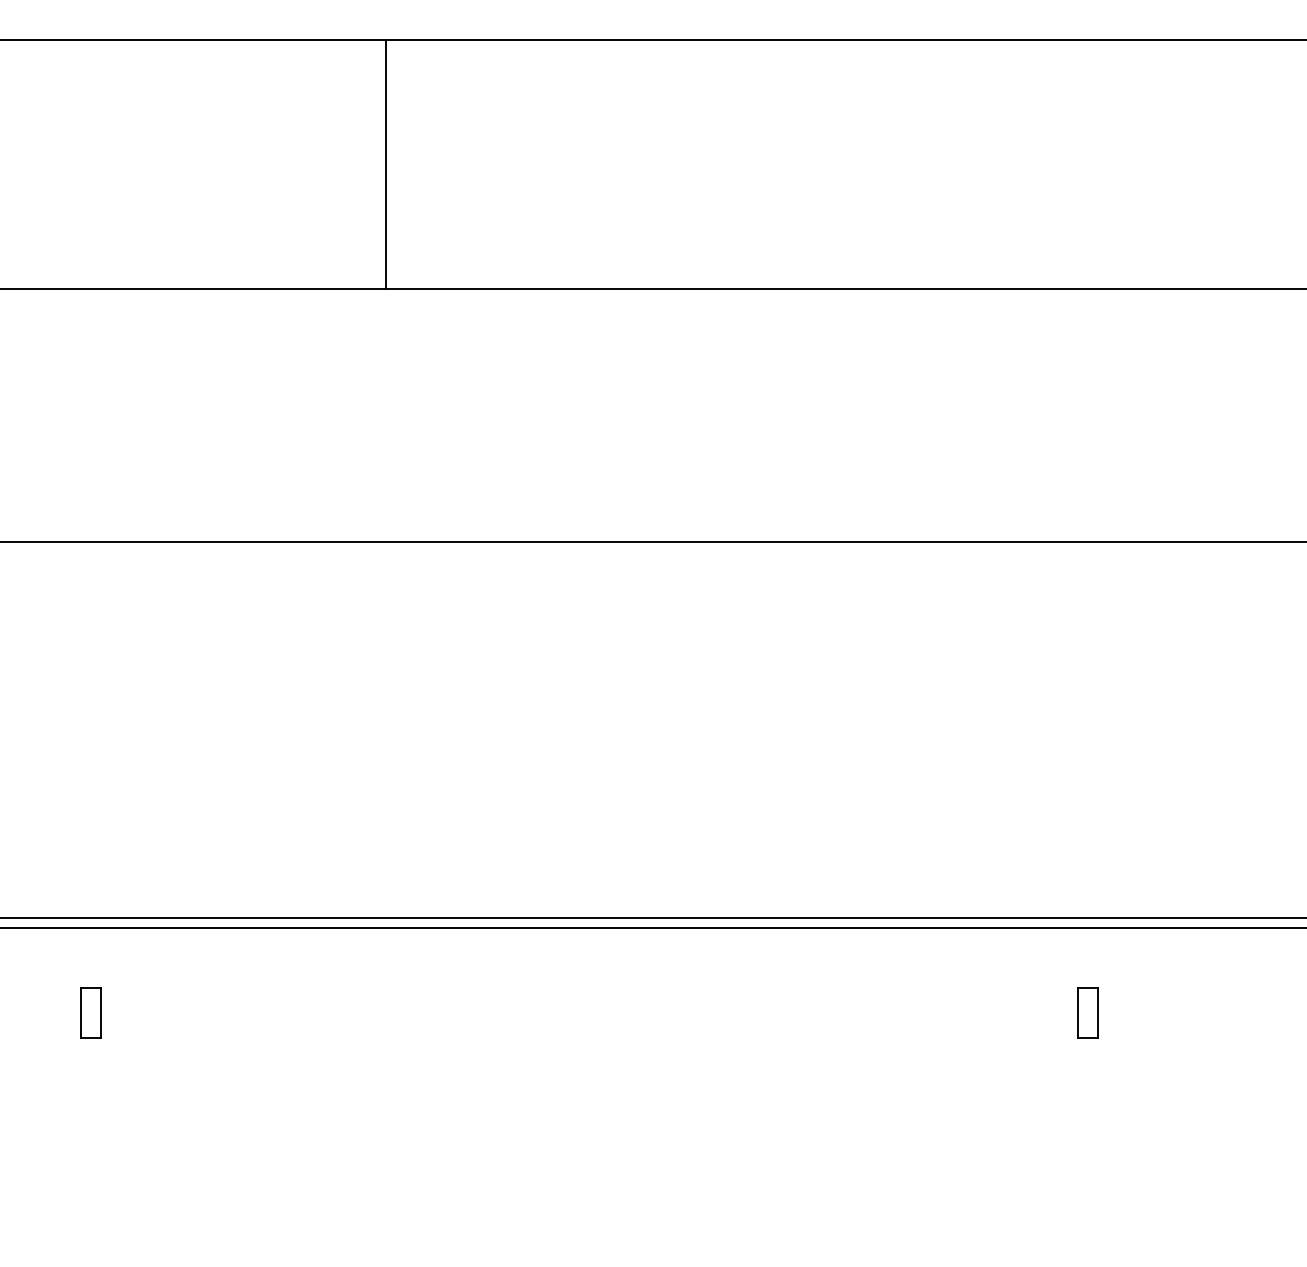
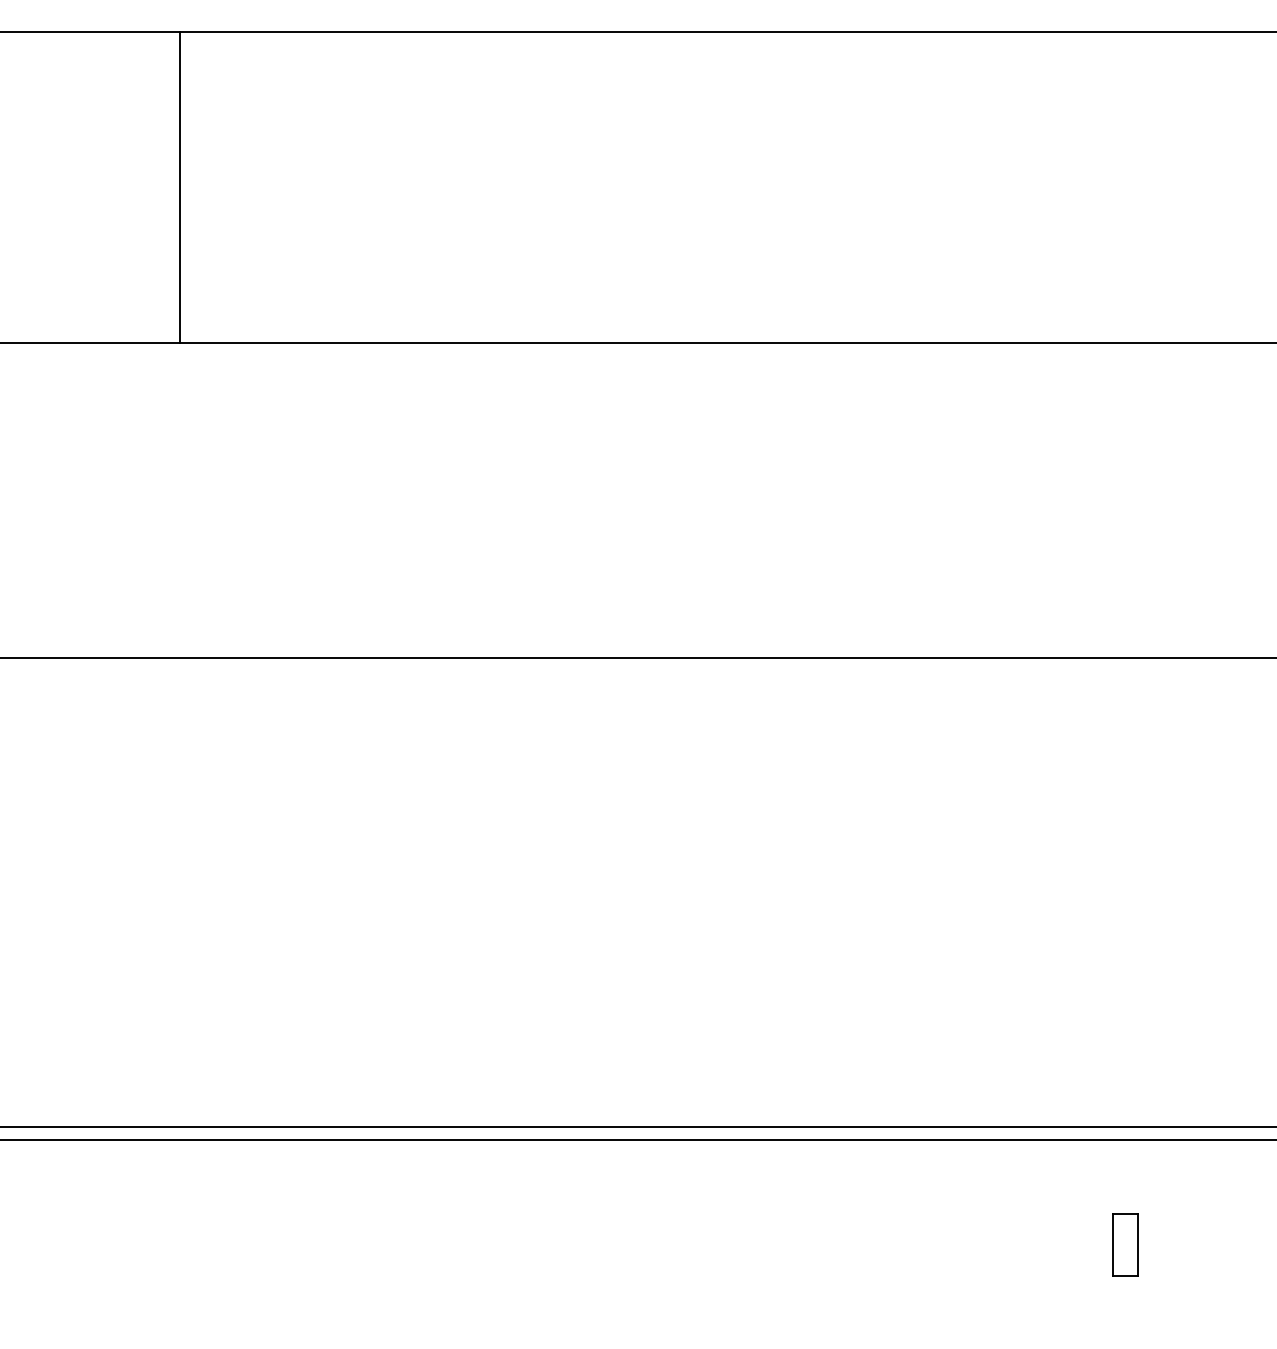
line: (386, 164) -> (180, 187), moved

